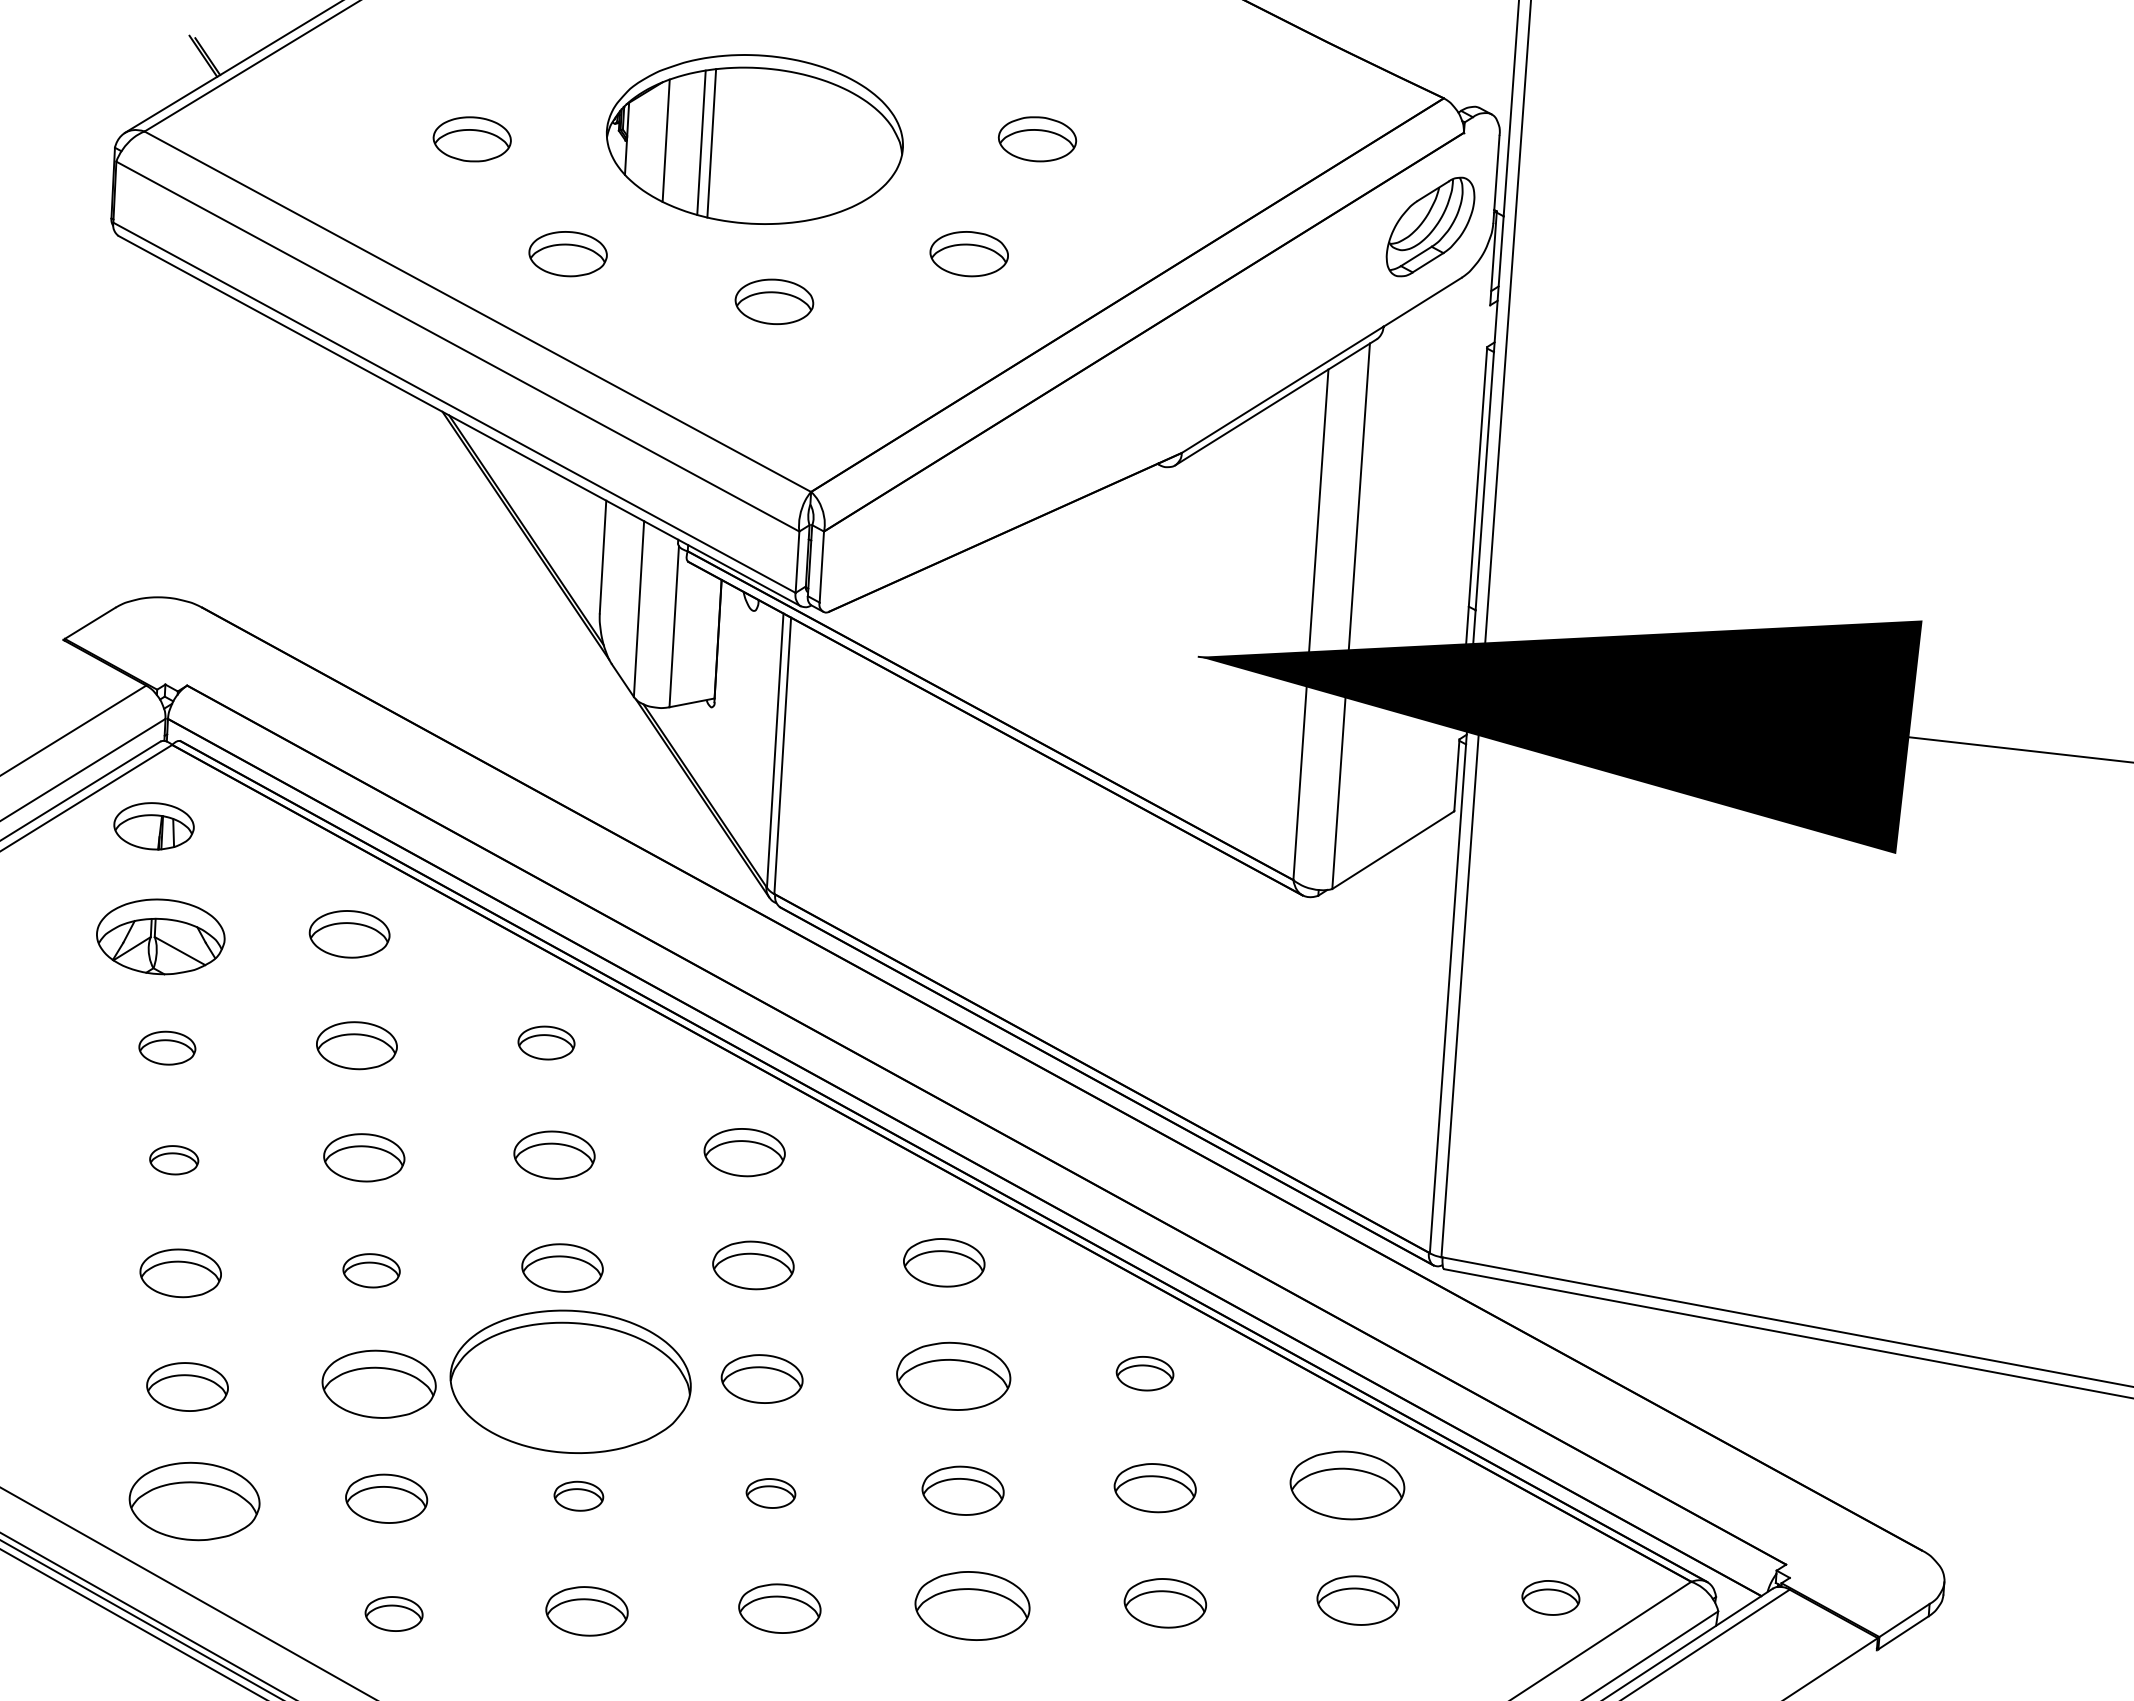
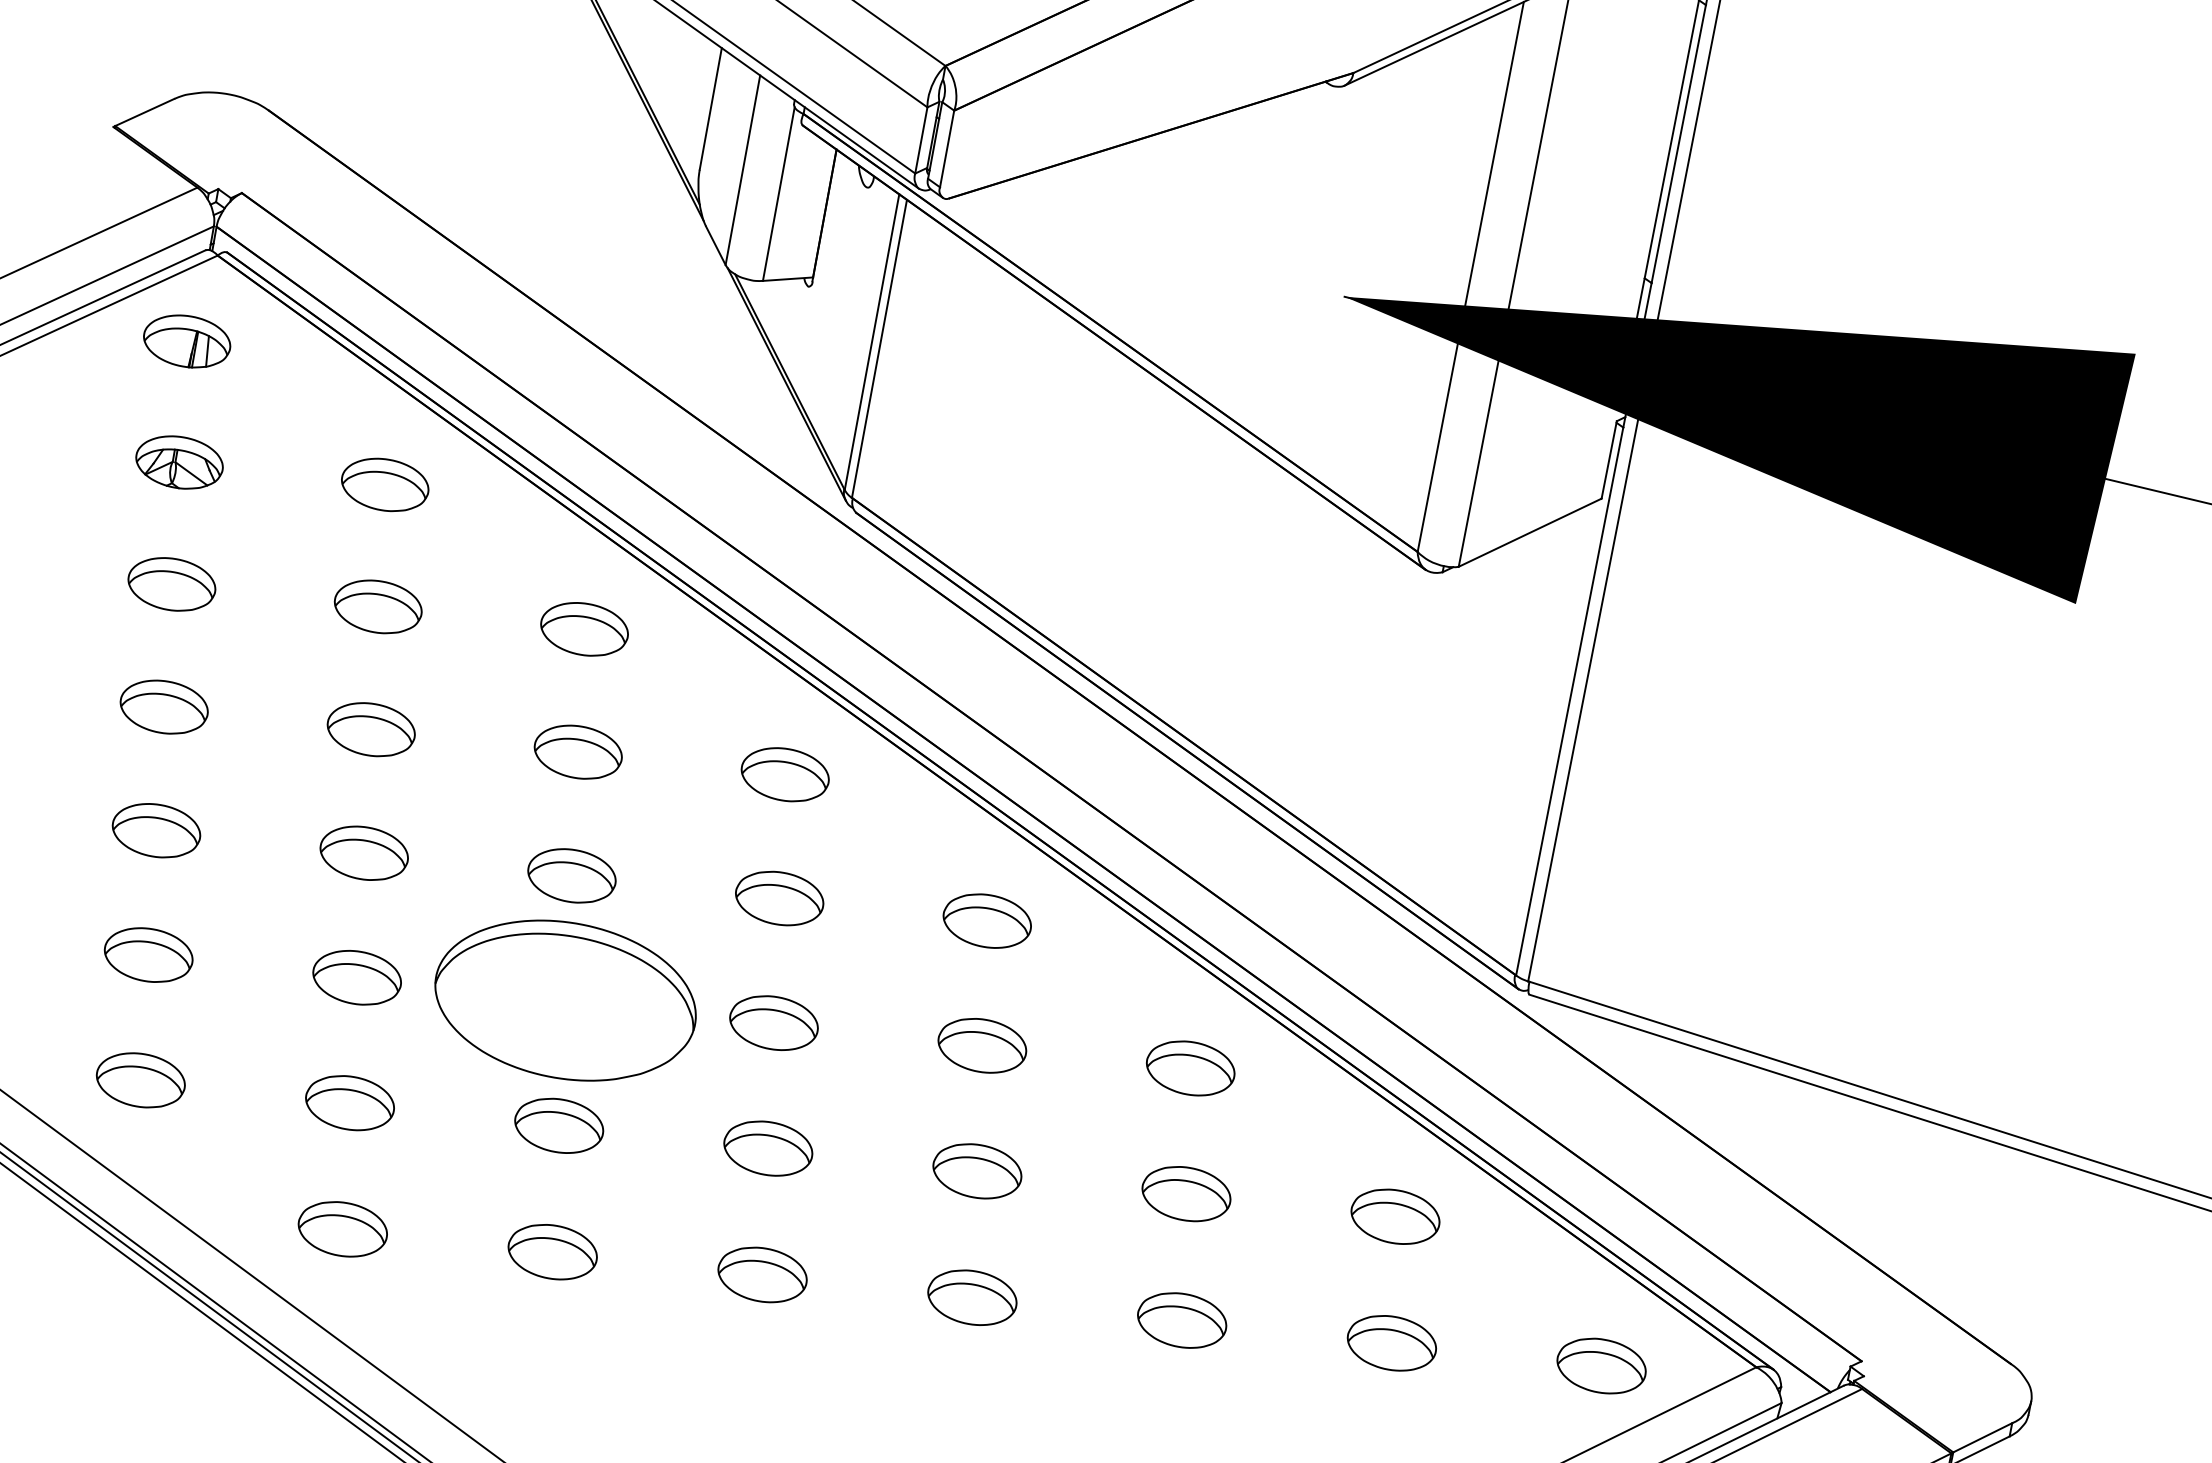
part: (160, 936) -> (179, 462), size x0.62
part: (546, 1042) -> (584, 628), size x1.43
part: (167, 1047) -> (172, 583), size x1.43
part: (174, 1159) -> (164, 706), size x1.67
part: (371, 1270) -> (364, 853), size x1.43
part: (1144, 1373) -> (1190, 1068), size x1.43
part: (953, 1376) -> (982, 1045), size x0.71
part: (378, 1384) -> (356, 977), size x0.71
part: (1346, 1485) -> (1394, 1216), size x0.71
part: (770, 1493) -> (767, 1148), size x1.67
part: (578, 1496) -> (558, 1126), size x1.67
part: (193, 1501) -> (139, 1080), size x0.62
part: (1550, 1597) -> (1601, 1365), size x1.43
part: (972, 1605) -> (972, 1297), size x0.71
part: (393, 1613) -> (342, 1228), size x1.43

